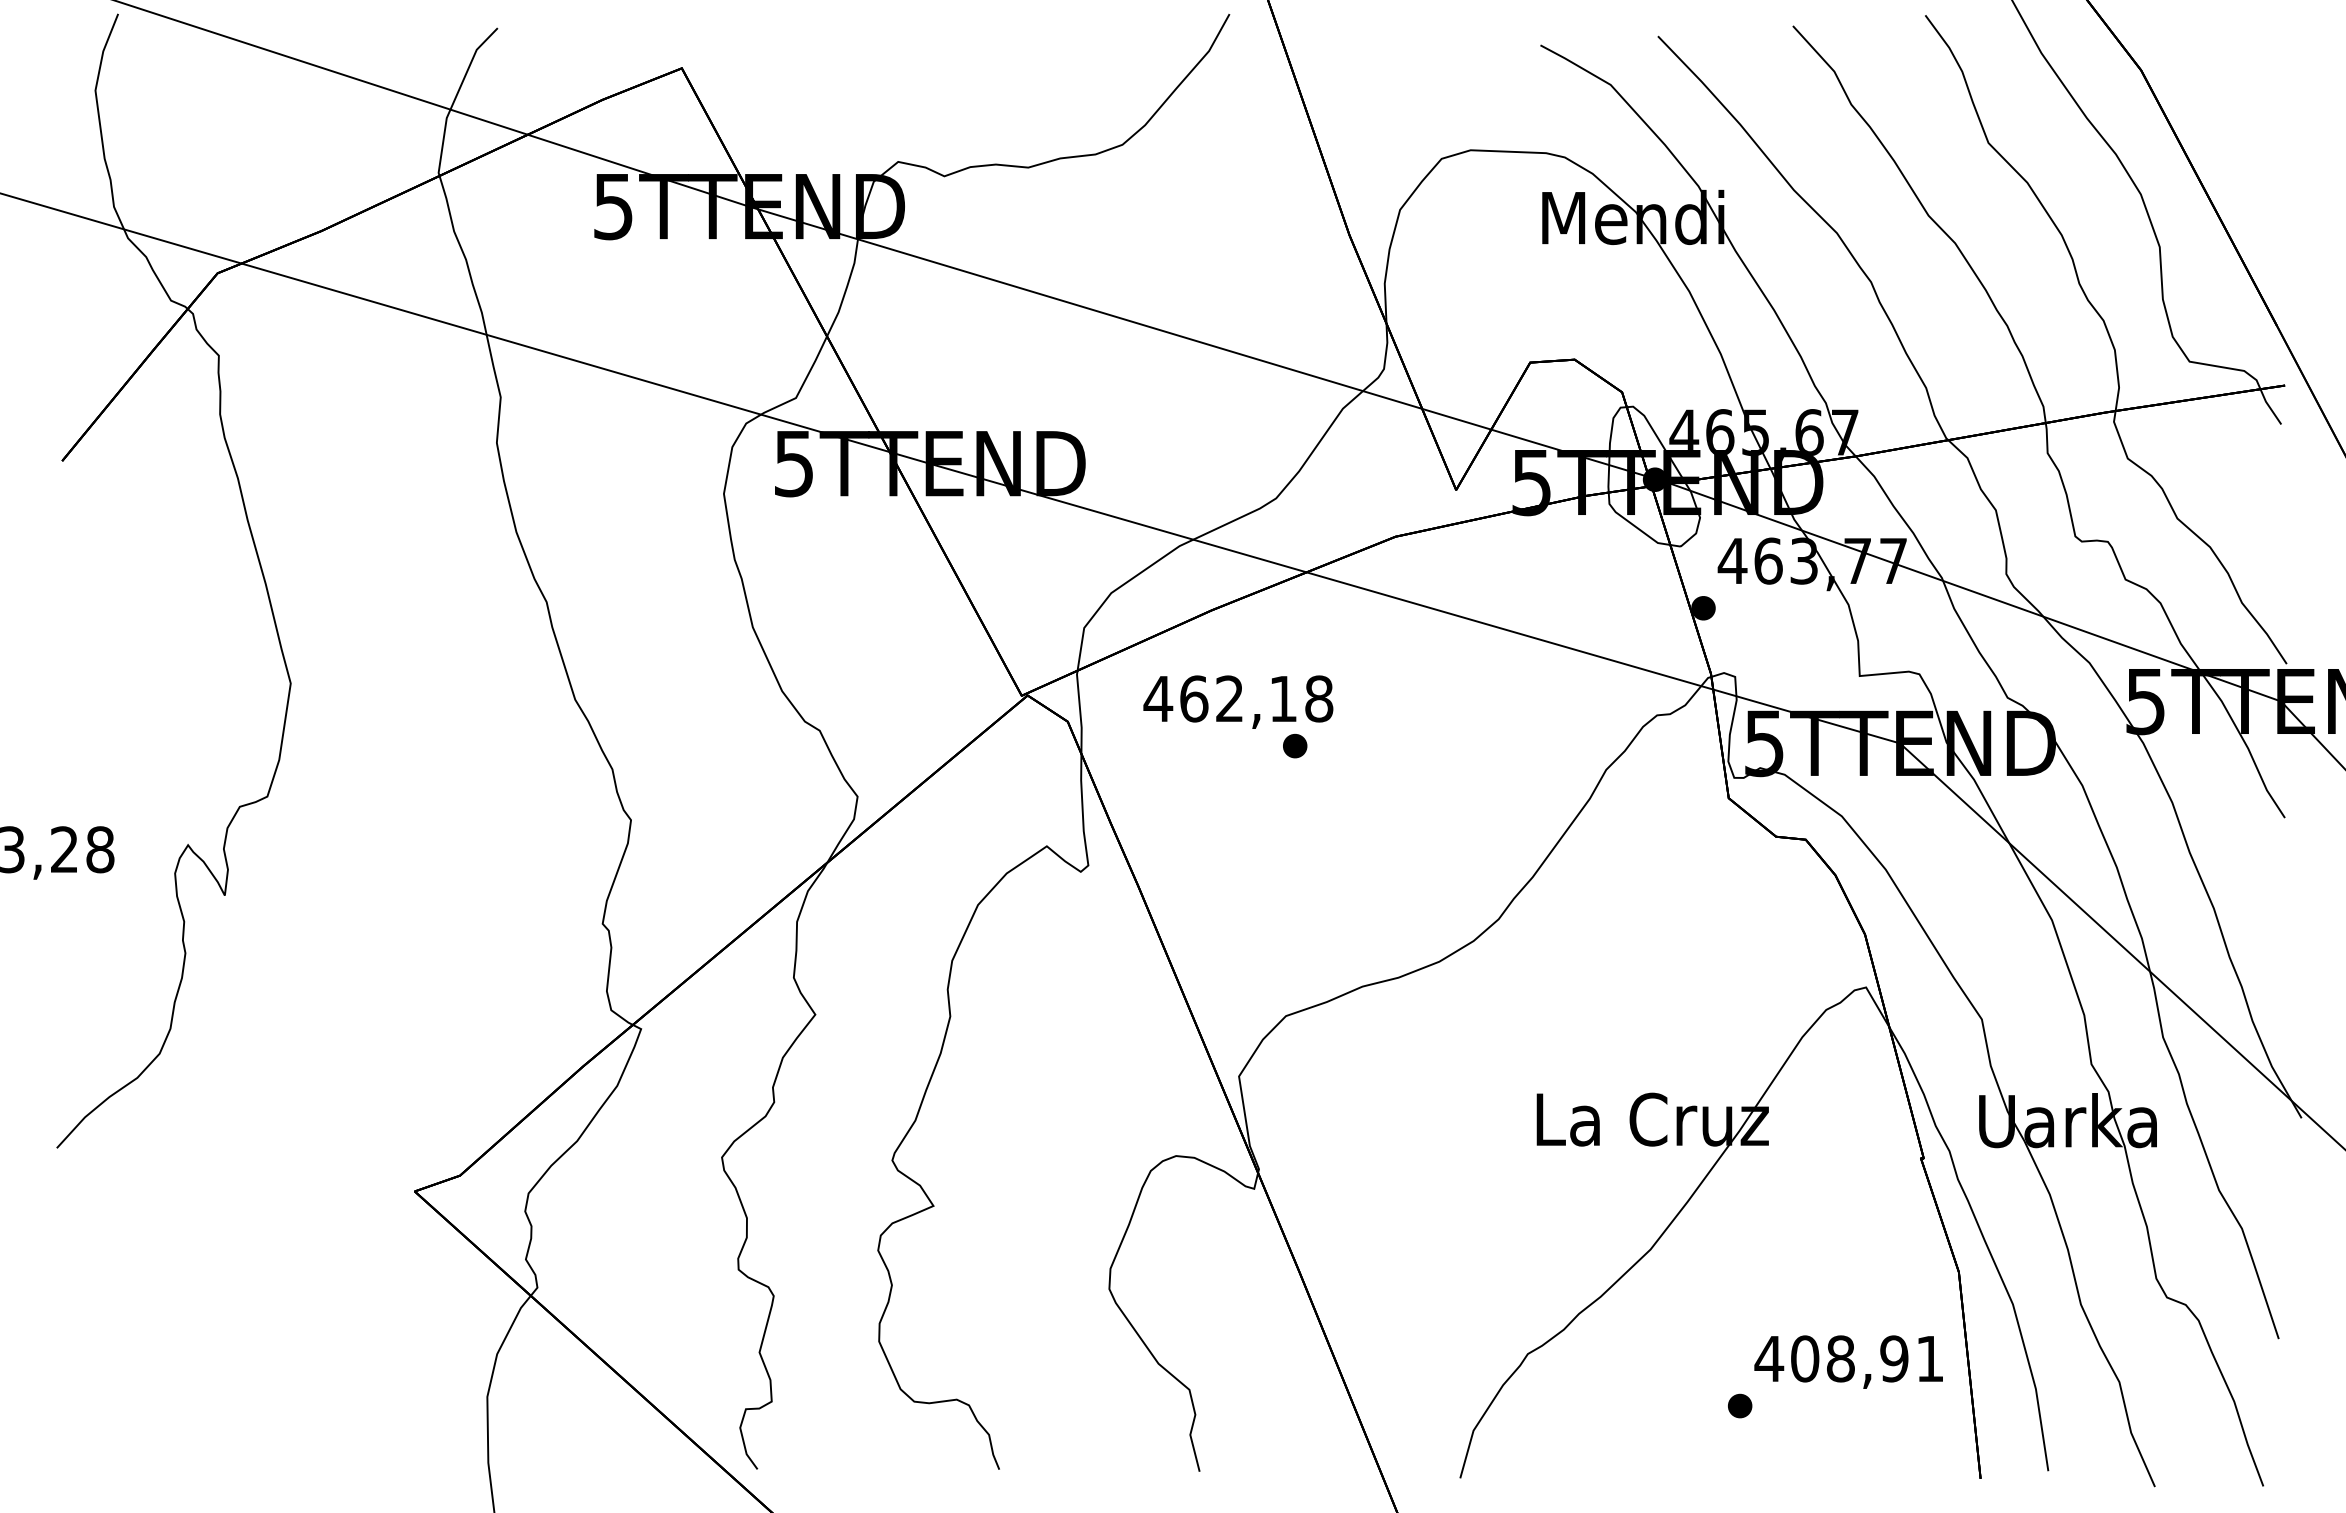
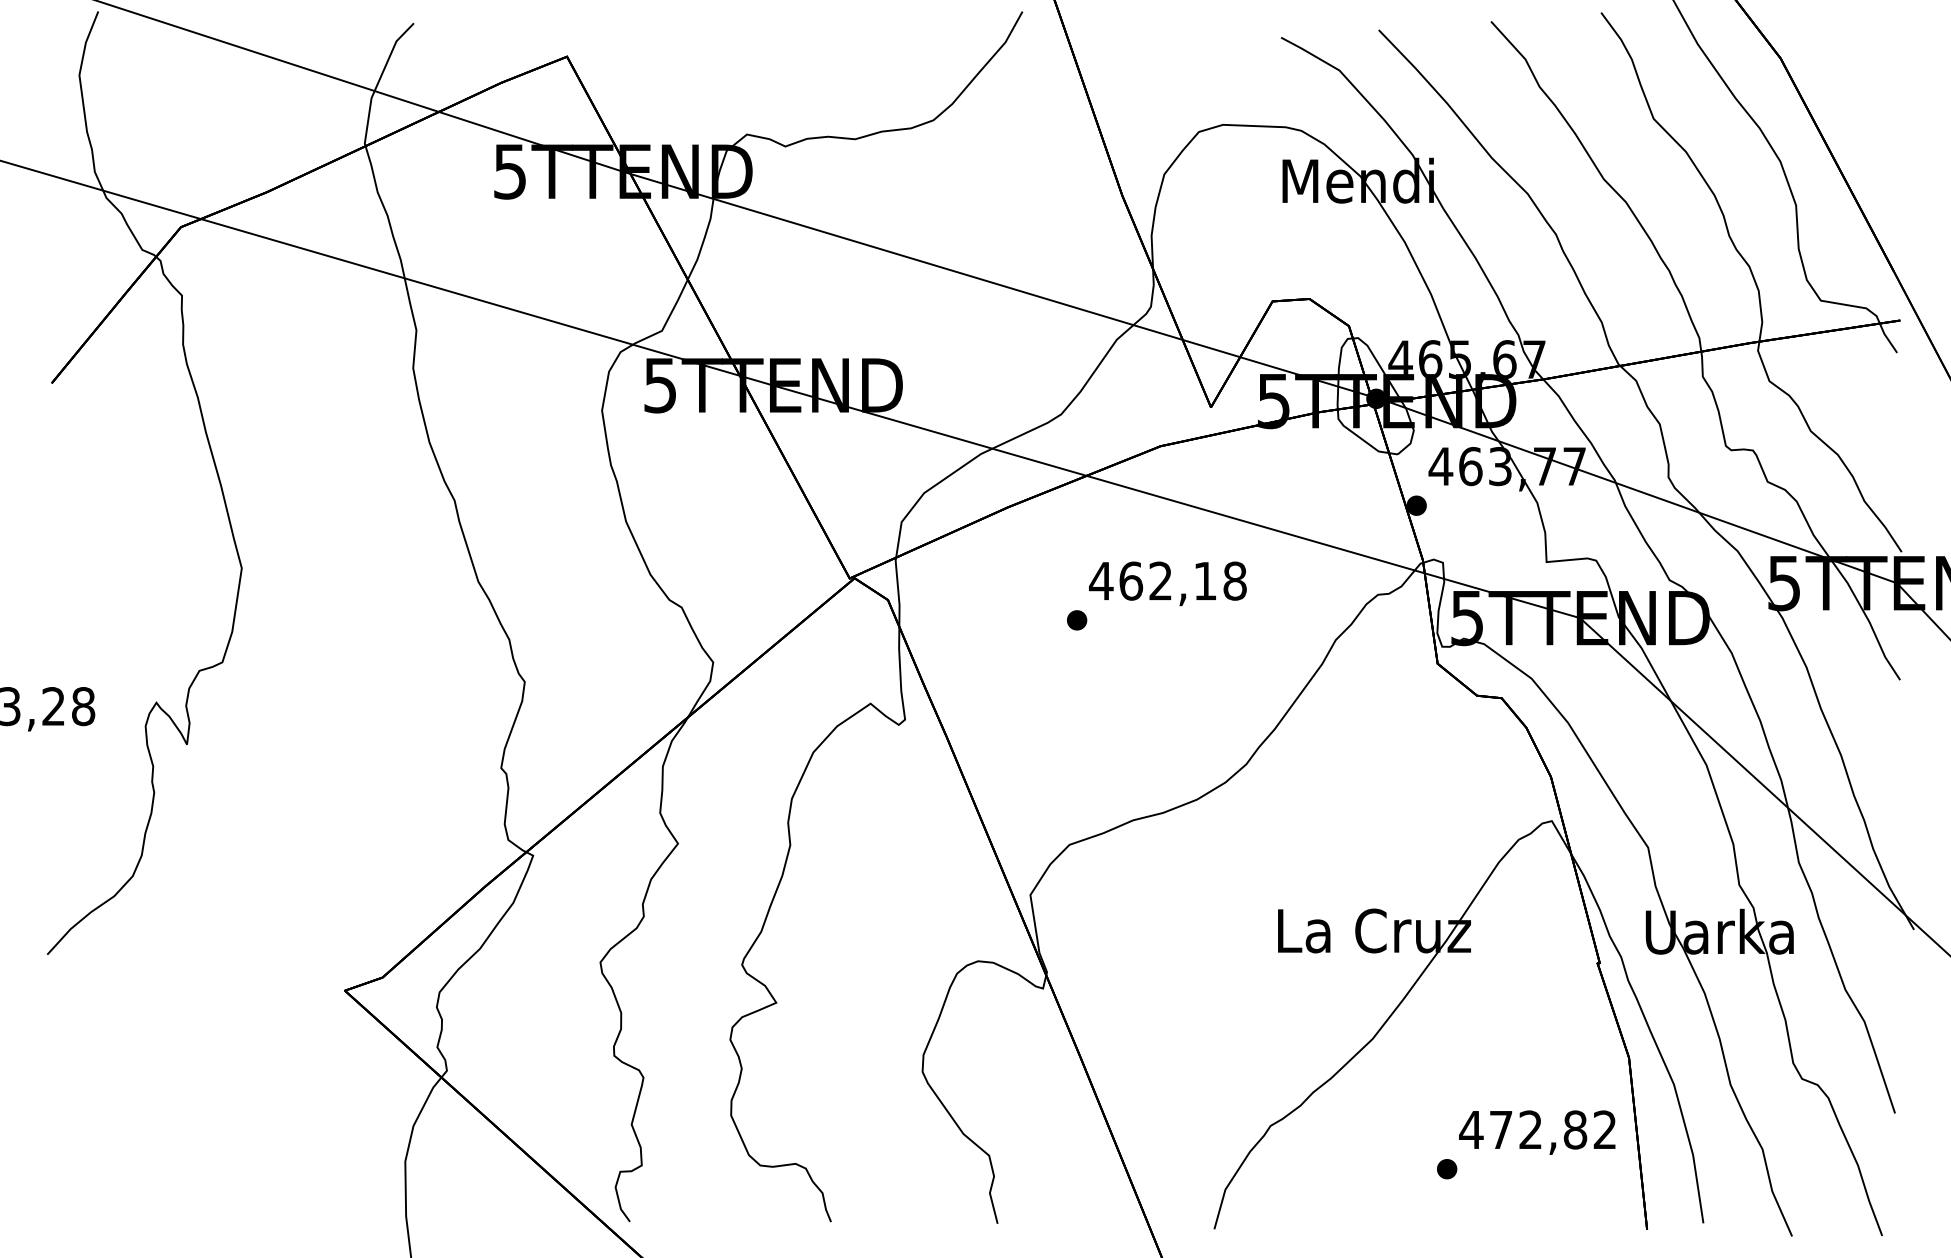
text: (1238, 701) -> (1168, 583), moved
text: (1866, 1358) -> (1552, 1129), 408,91 -> 472,82

